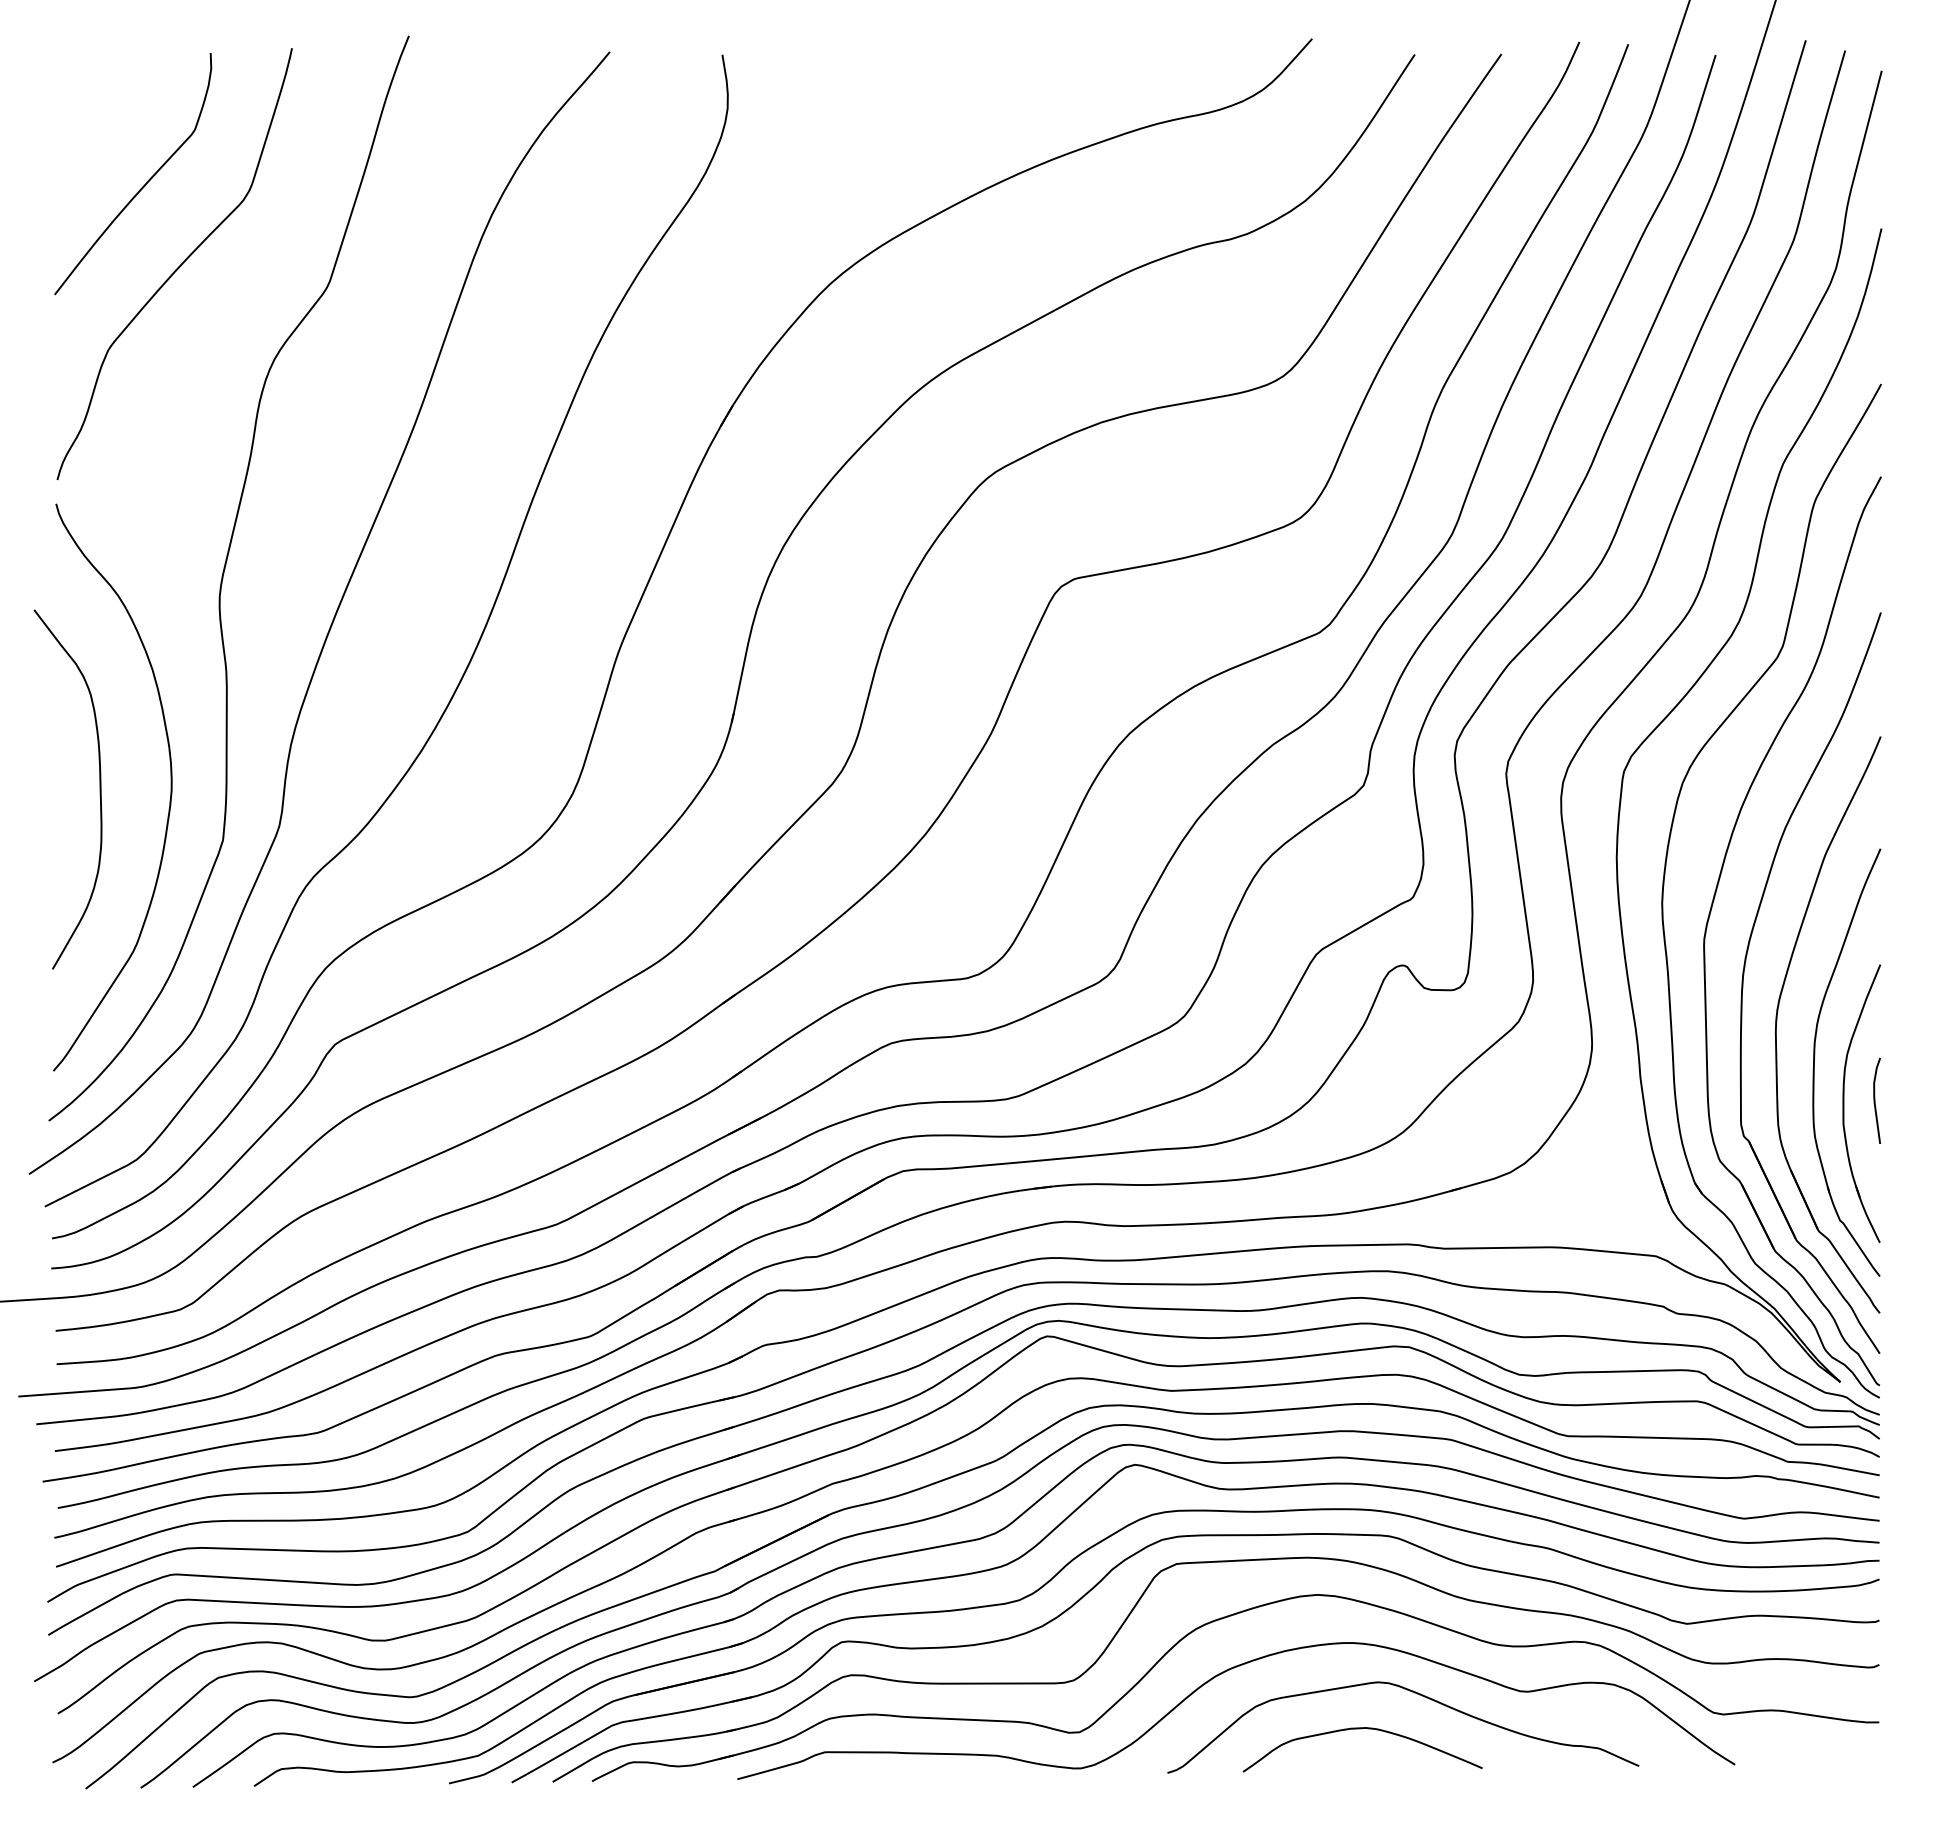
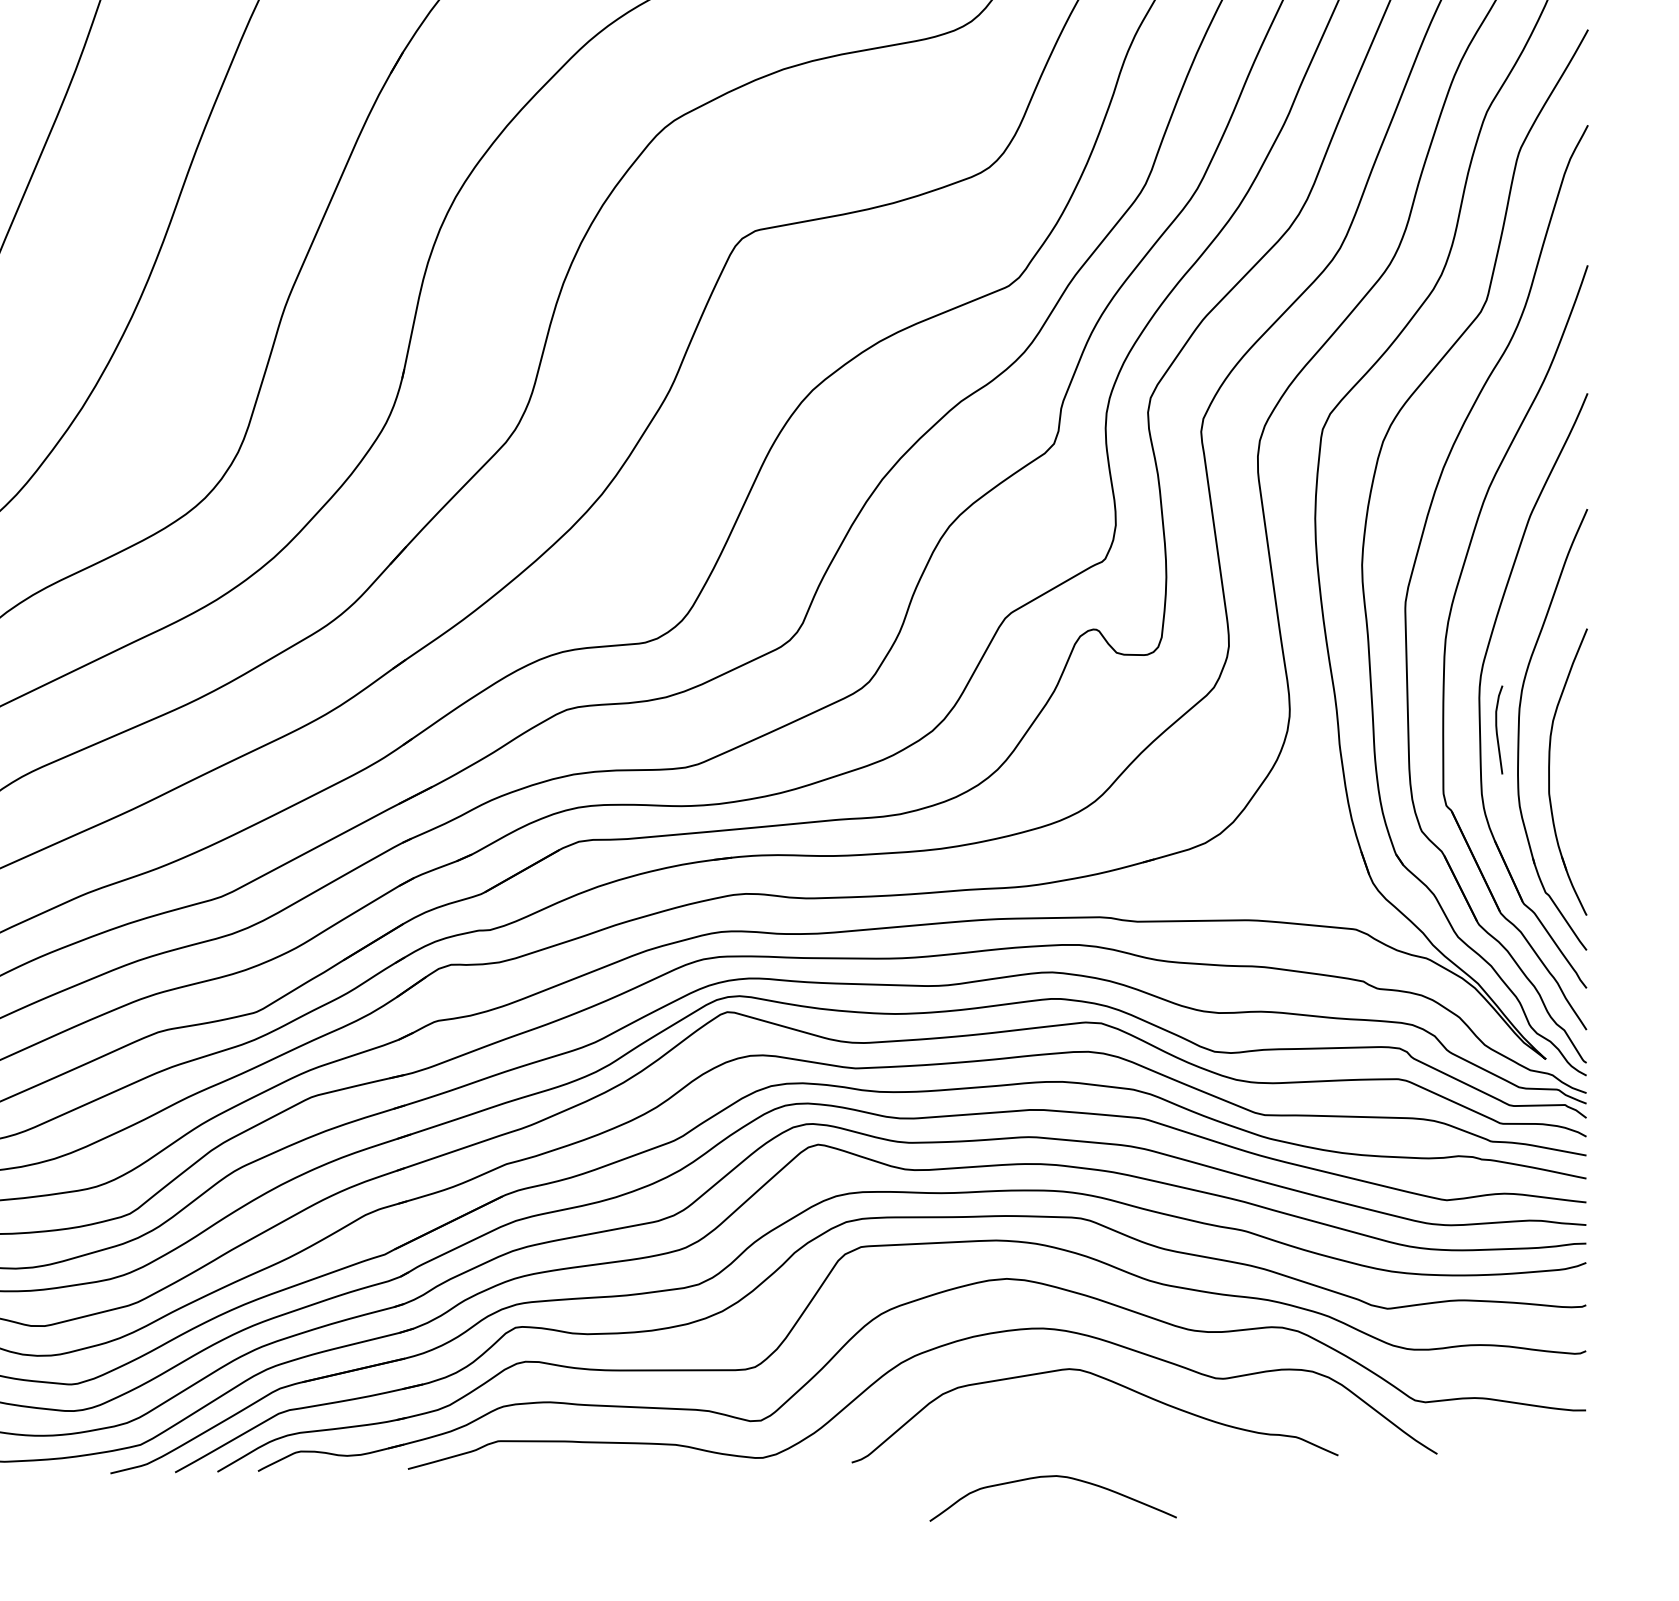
curve: (1875, 1100) -> (1497, 729), moved
curve: (1362, 1729) -> (1052, 1477), moved

